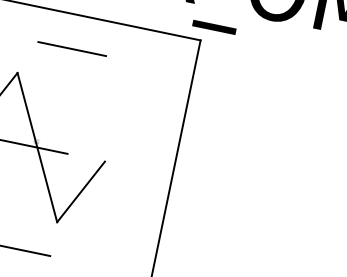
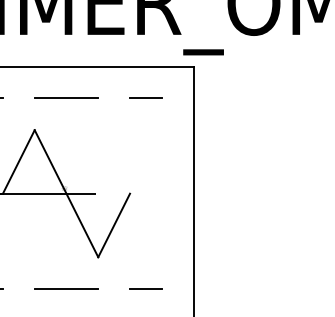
line: (72, 48) -> (66, 97), moved
line: (142, 63) -> (145, 98), added
line: (100, 266) -> (145, 289), added

